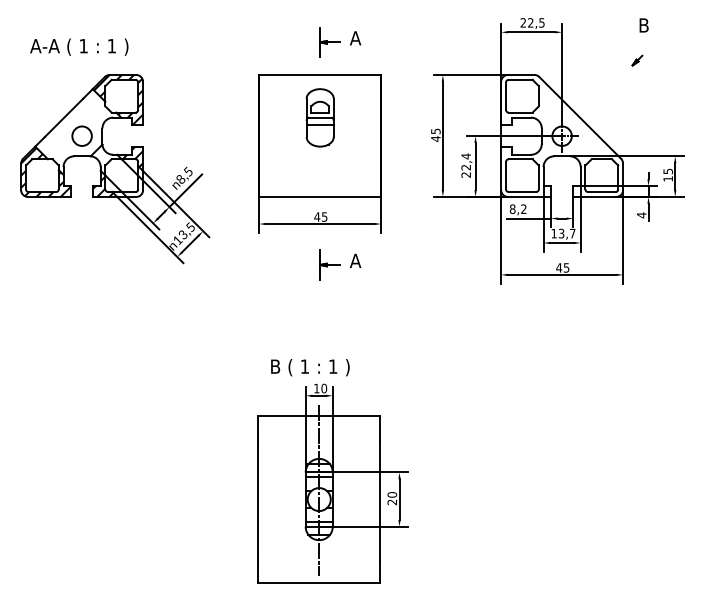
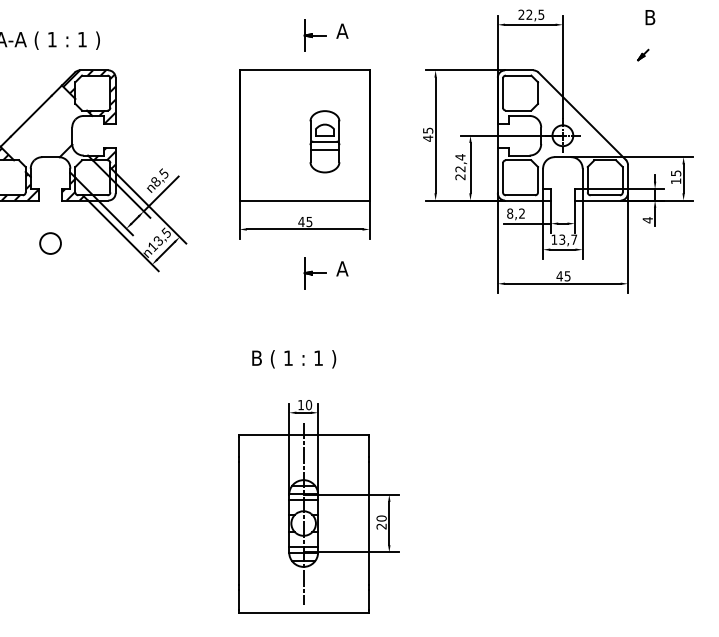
part: (319, 117) -> (324, 141), moved
circle: (81, 135) -> (49, 242), moved
text: (310, 367) -> (294, 359), moved

